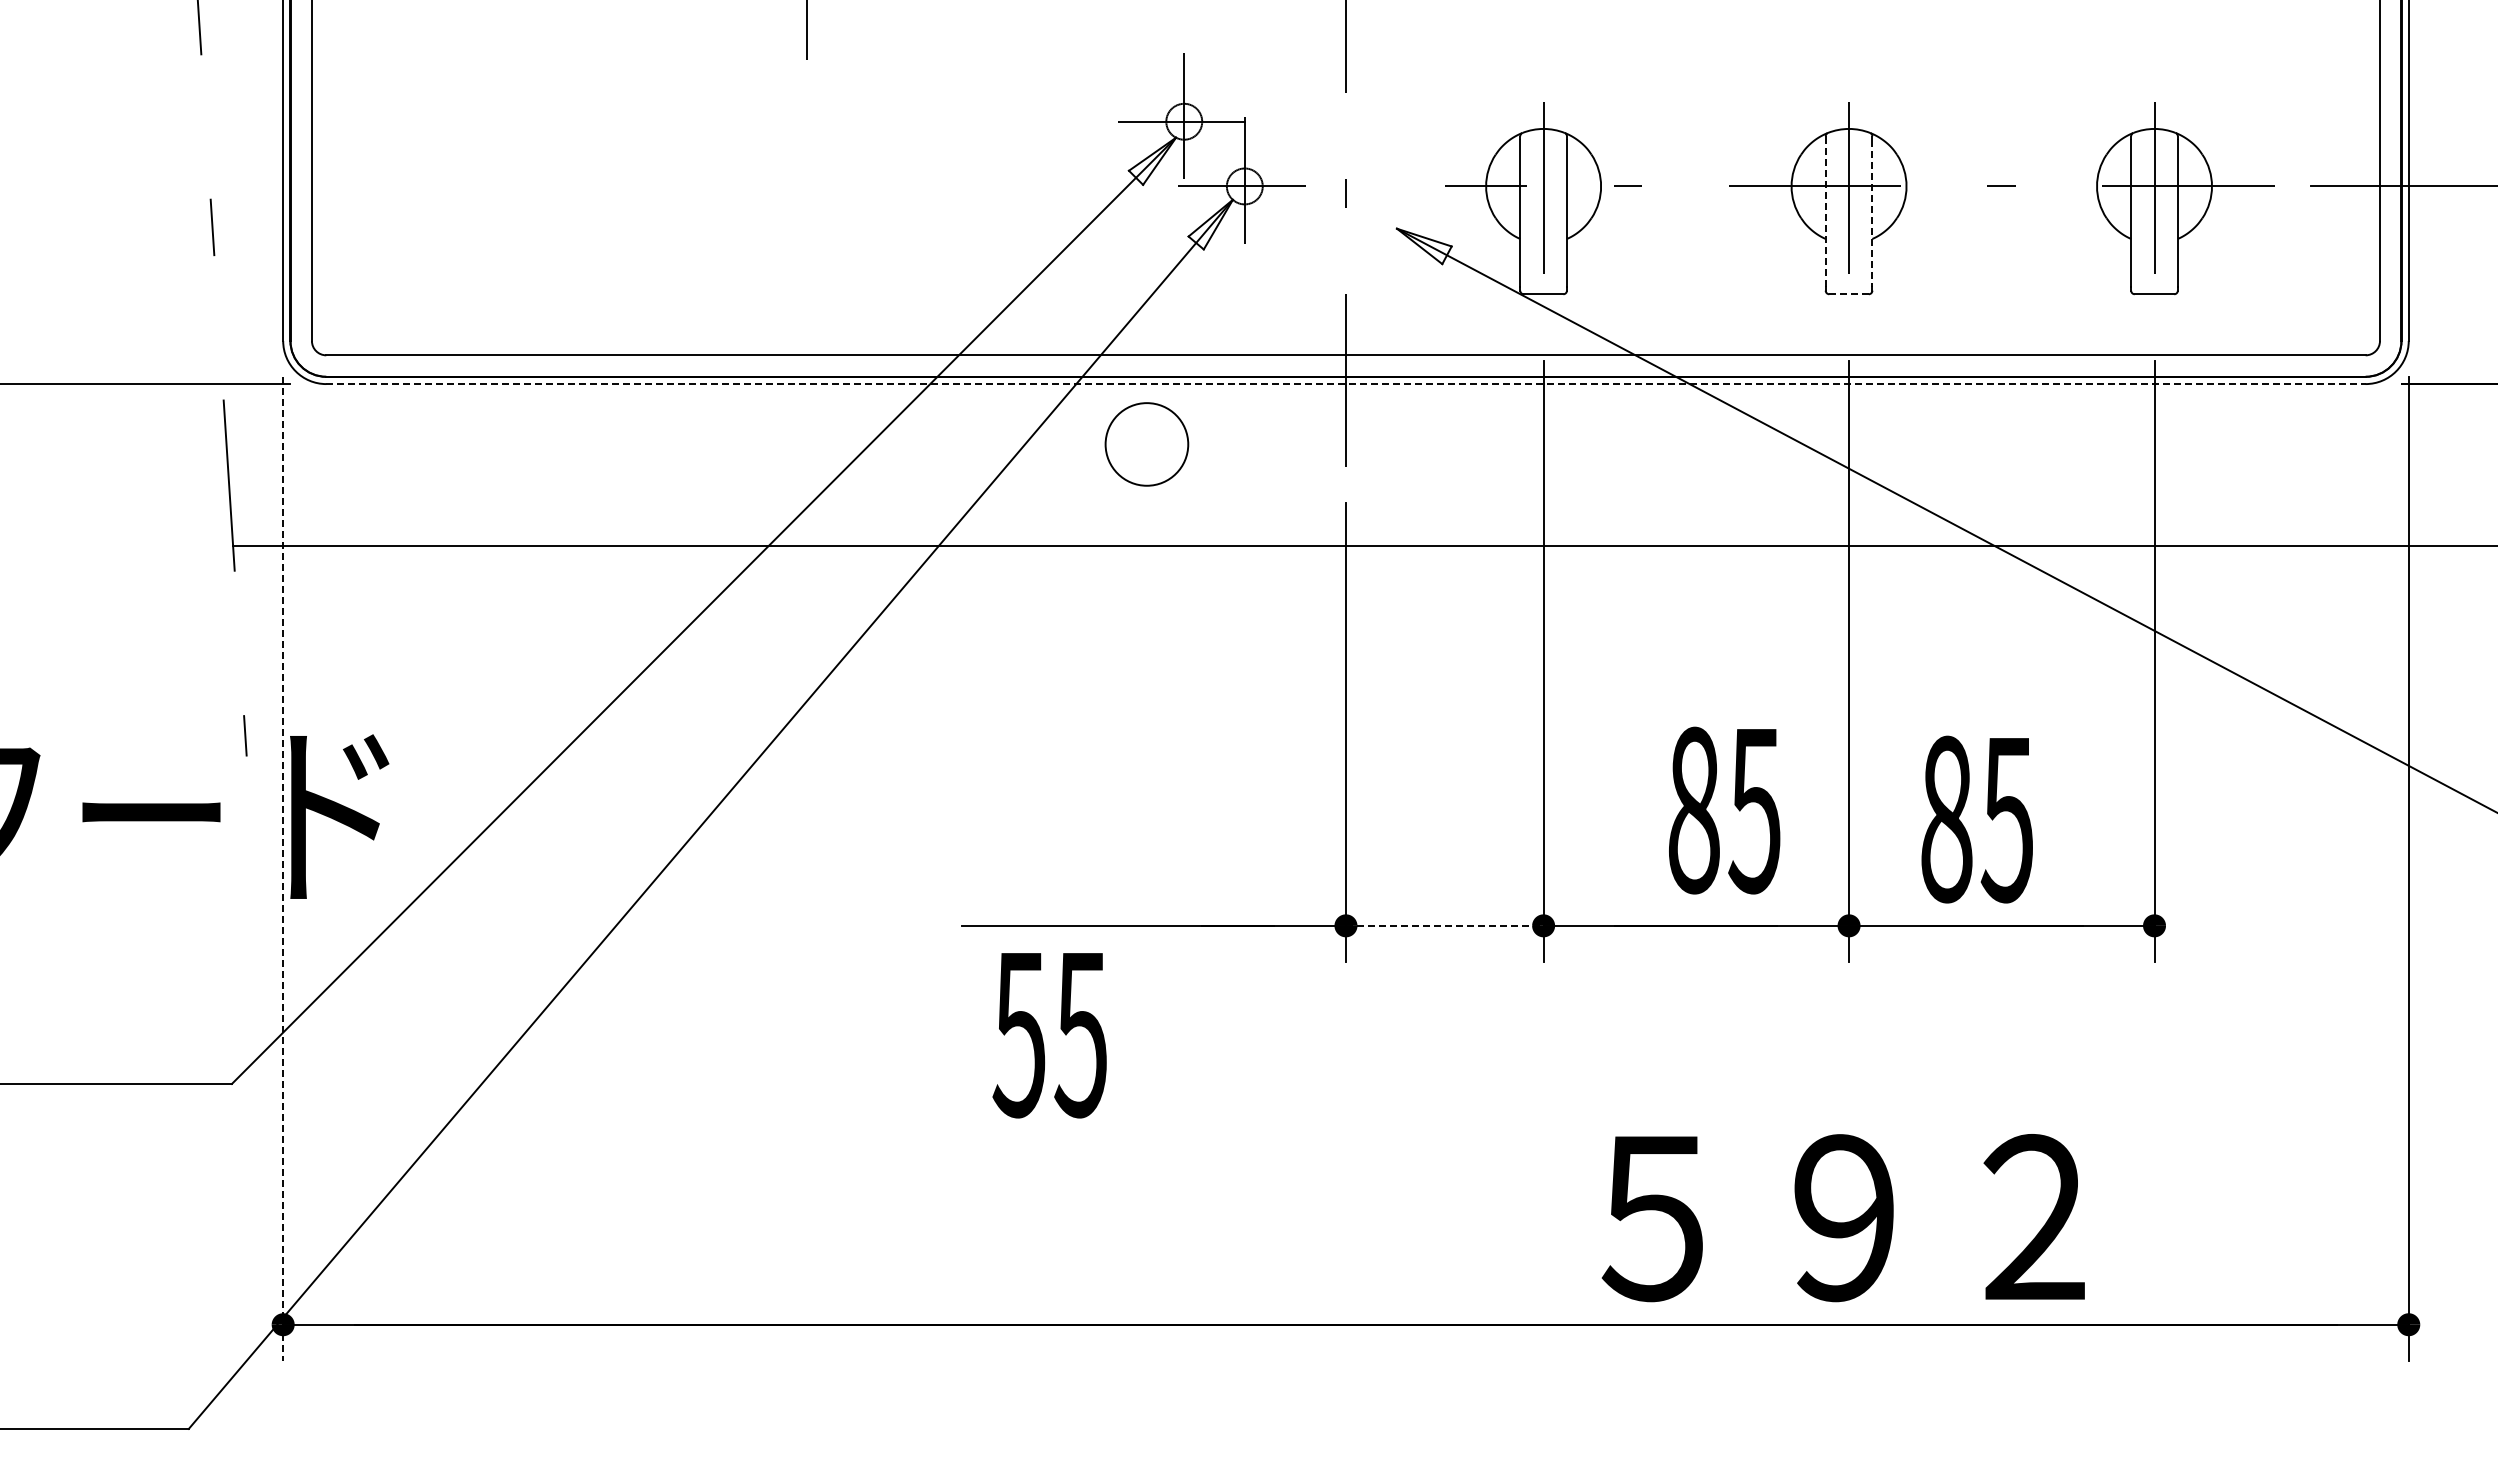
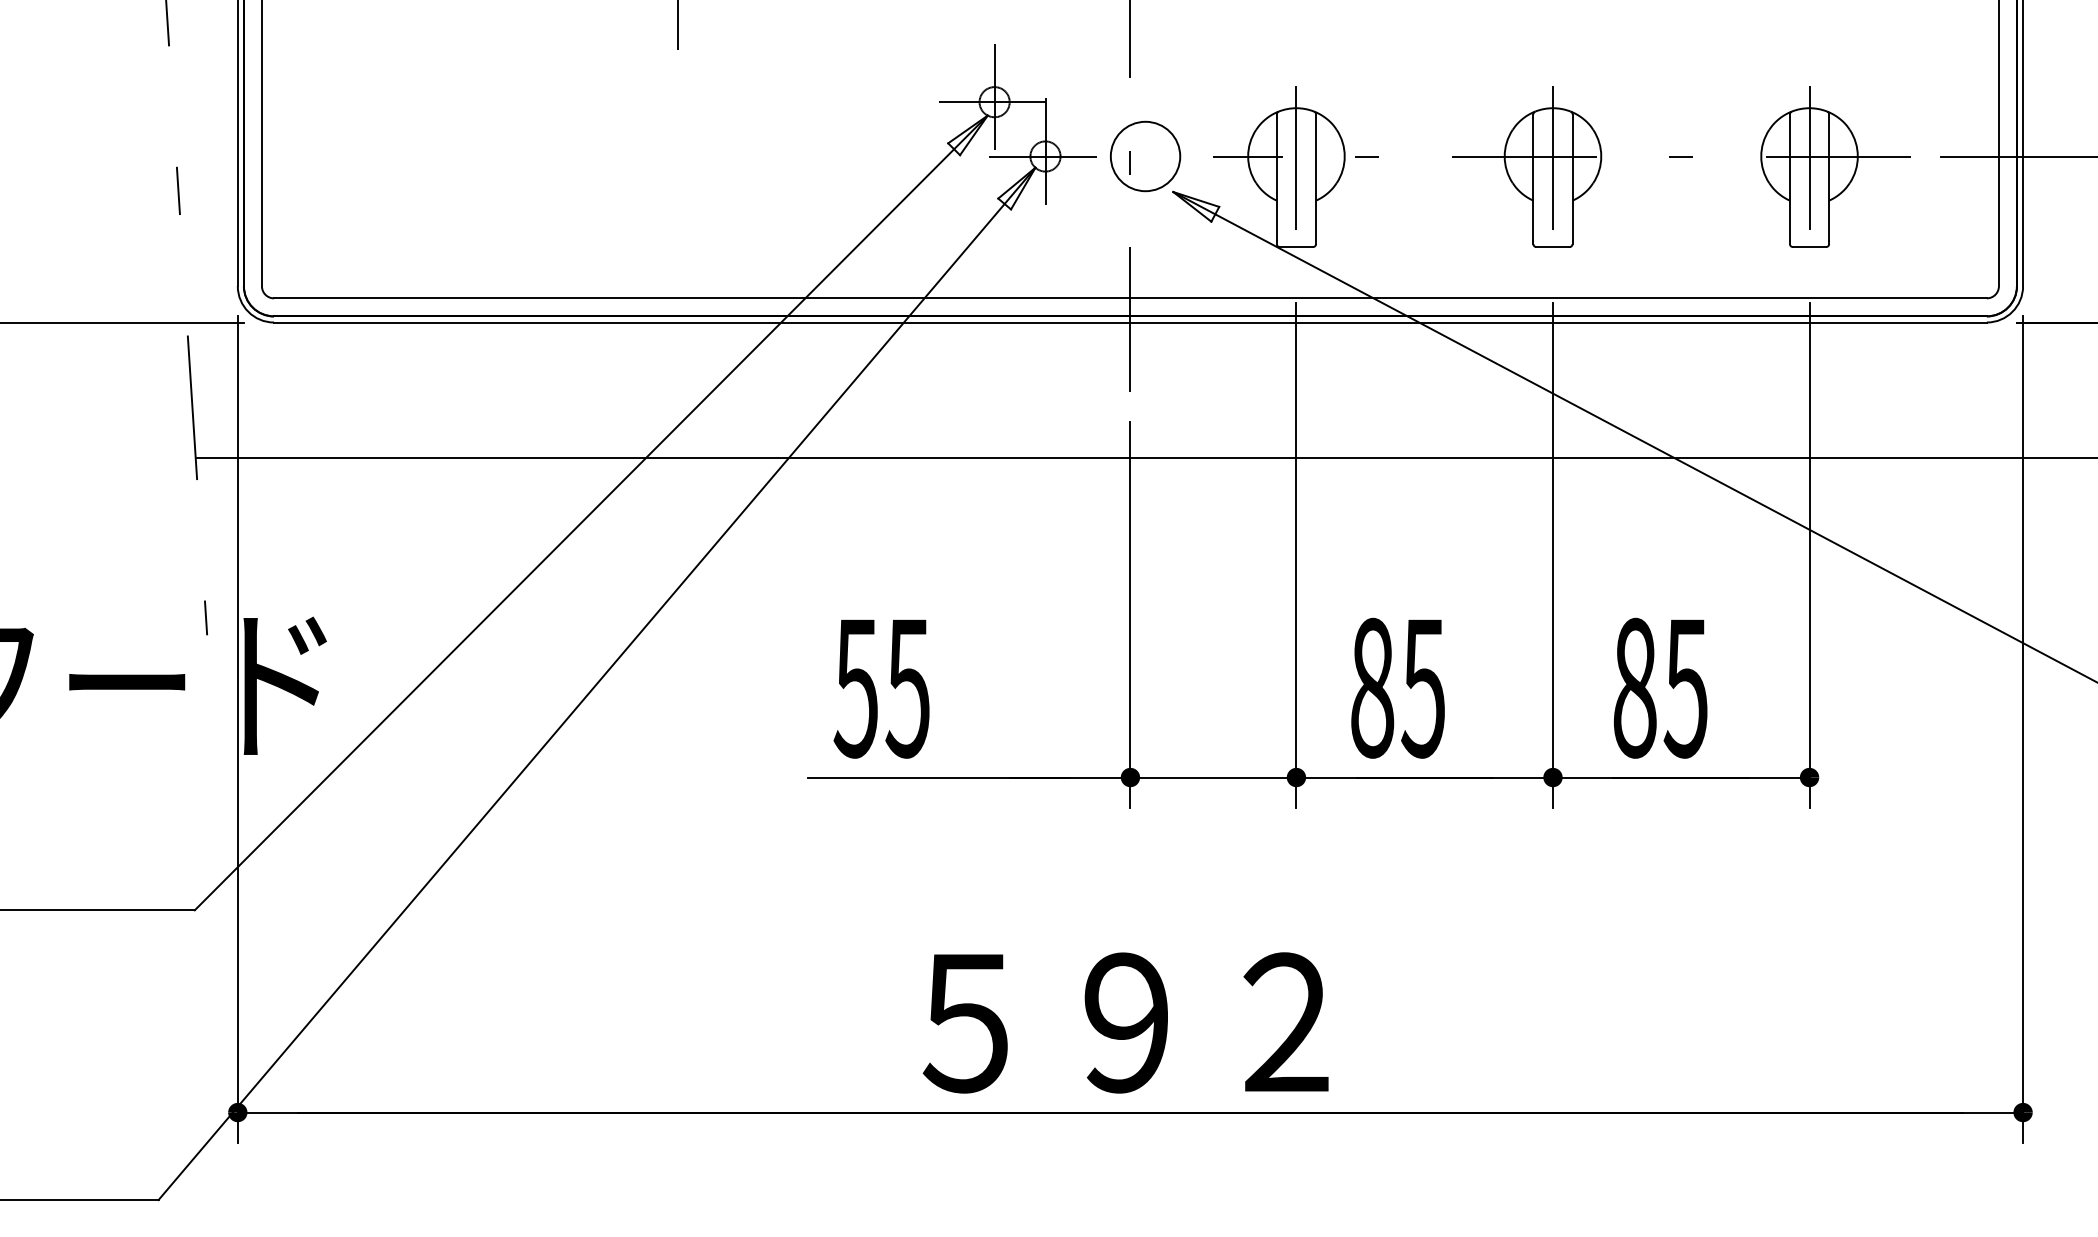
line: (1825, 213) -> (1533, 179), dashed -> solid
line: (1872, 214) -> (1572, 180), dashed -> solid
line: (1849, 294) -> (1553, 247), dashed -> solid
line: (1345, 384) -> (1130, 322), dashed -> solid
circle: (1146, 444) -> (1145, 156), moved
text: (1724, 810) -> (1397, 688), moved
line: (283, 868) -> (238, 729), dashed -> solid
line: (1444, 925) -> (1213, 777), dashed -> solid
text: (1049, 1035) -> (881, 689), moved
text: (1842, 1218) -> (1125, 1023), moved

